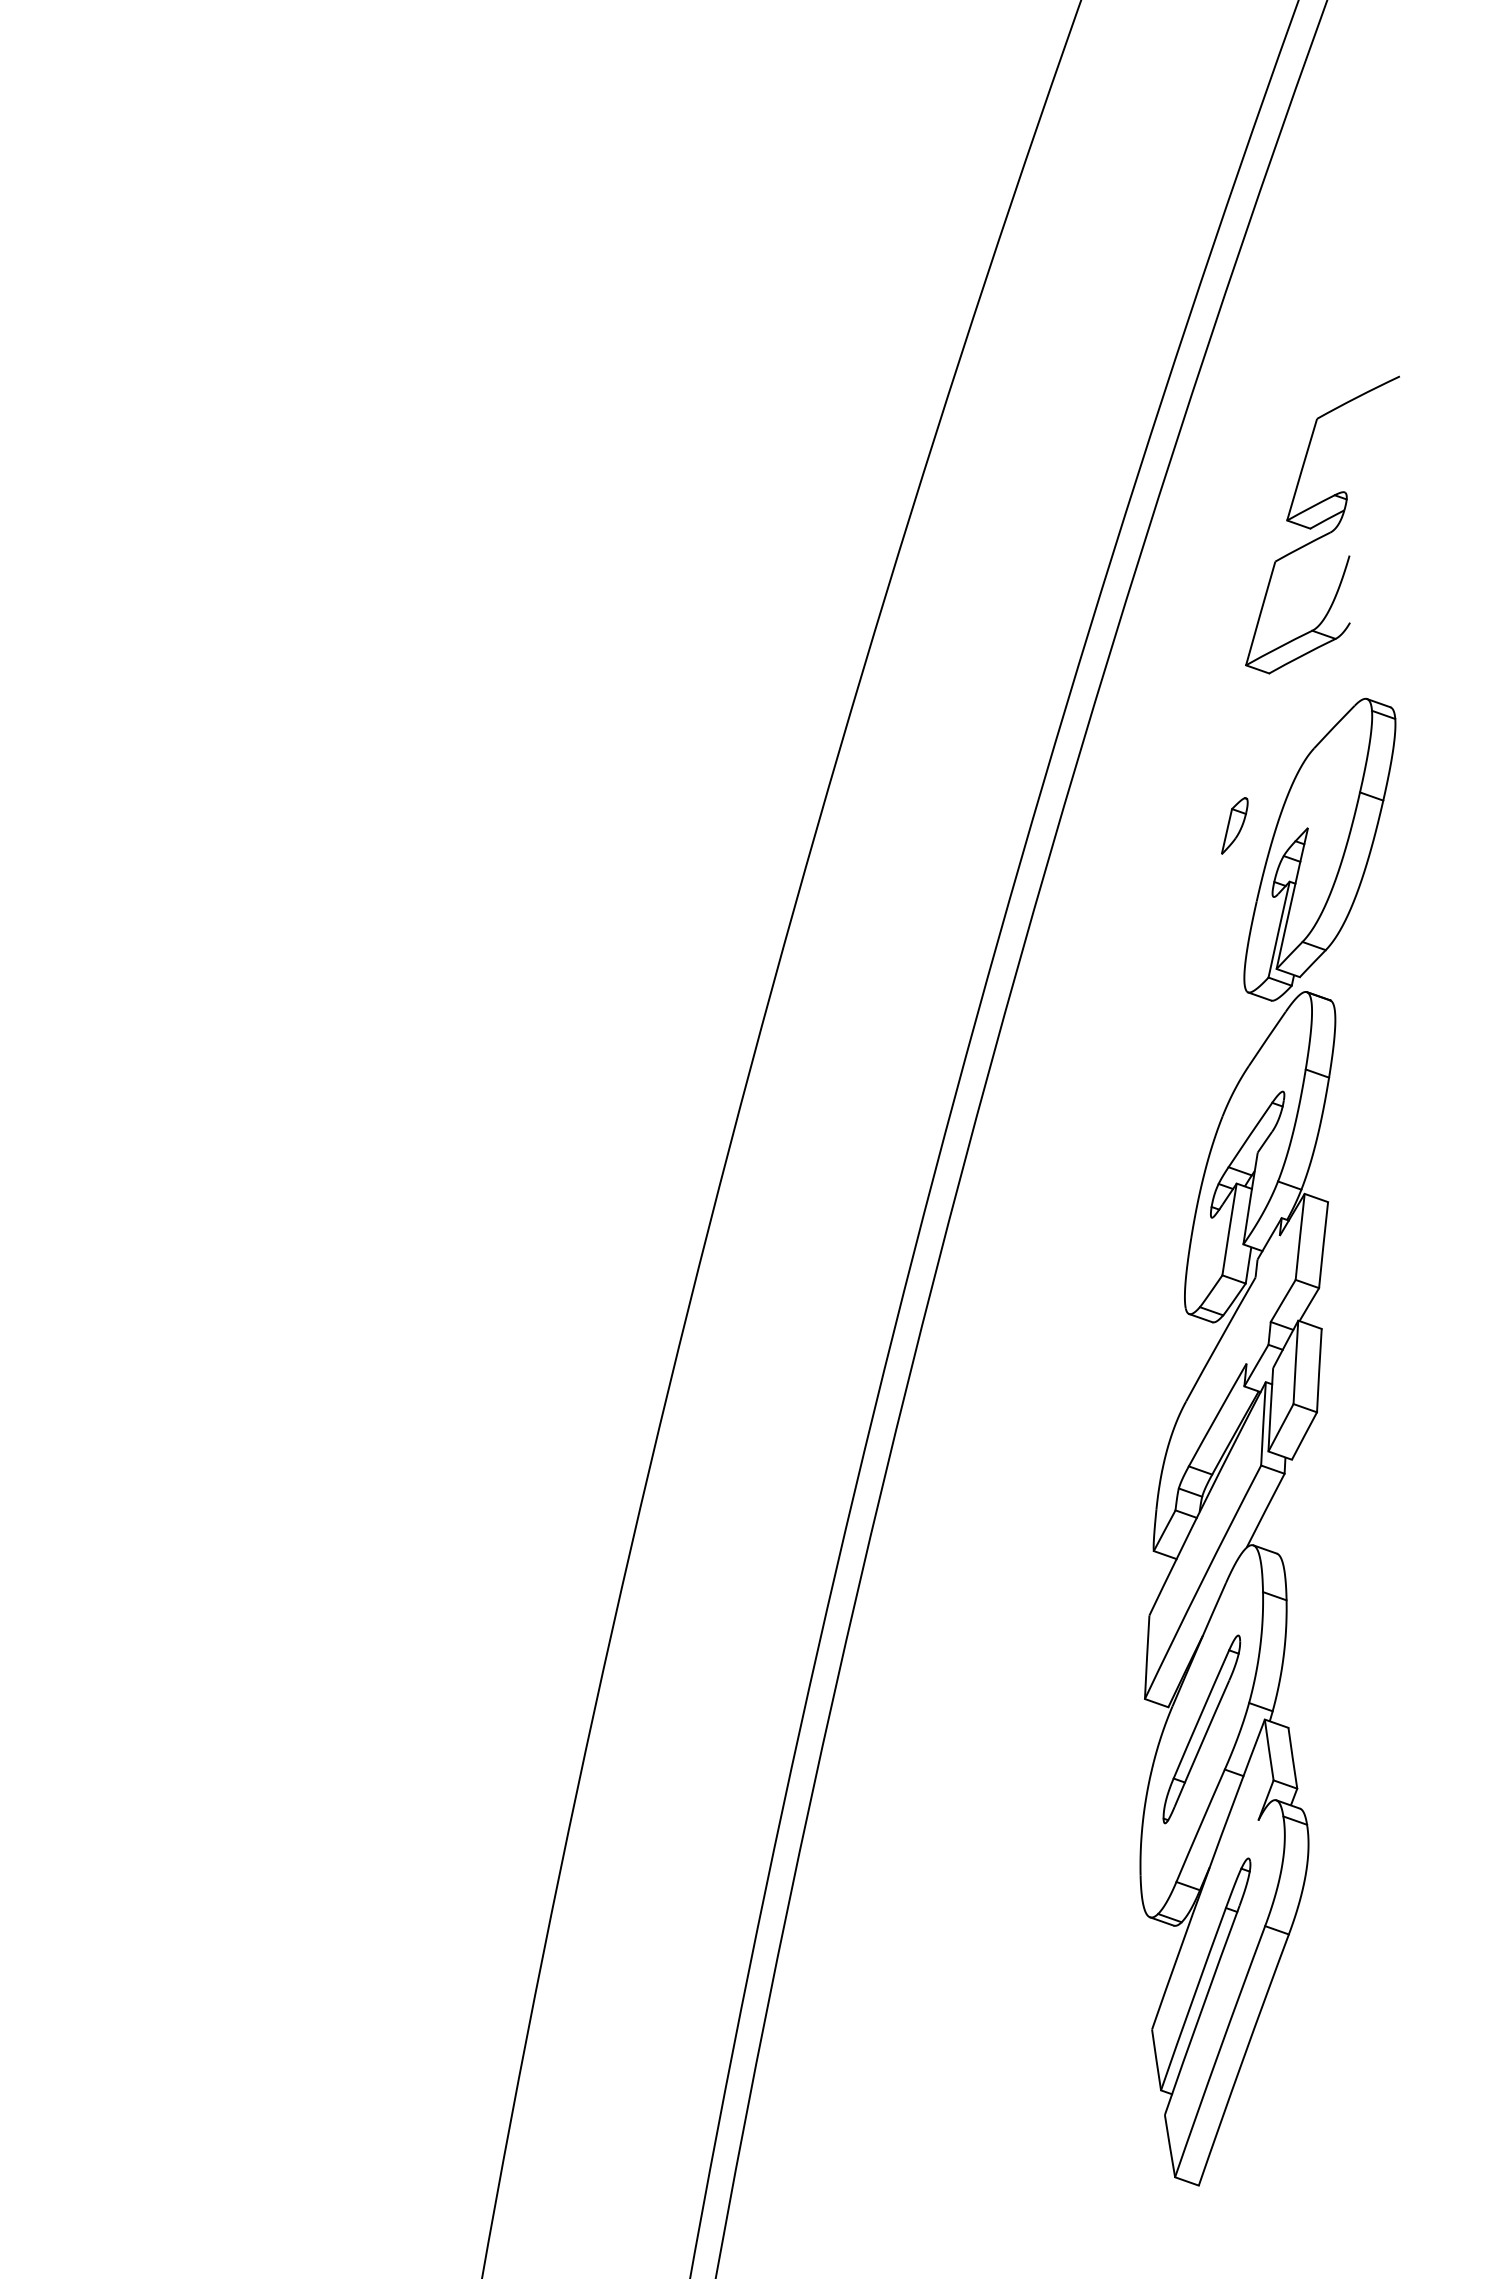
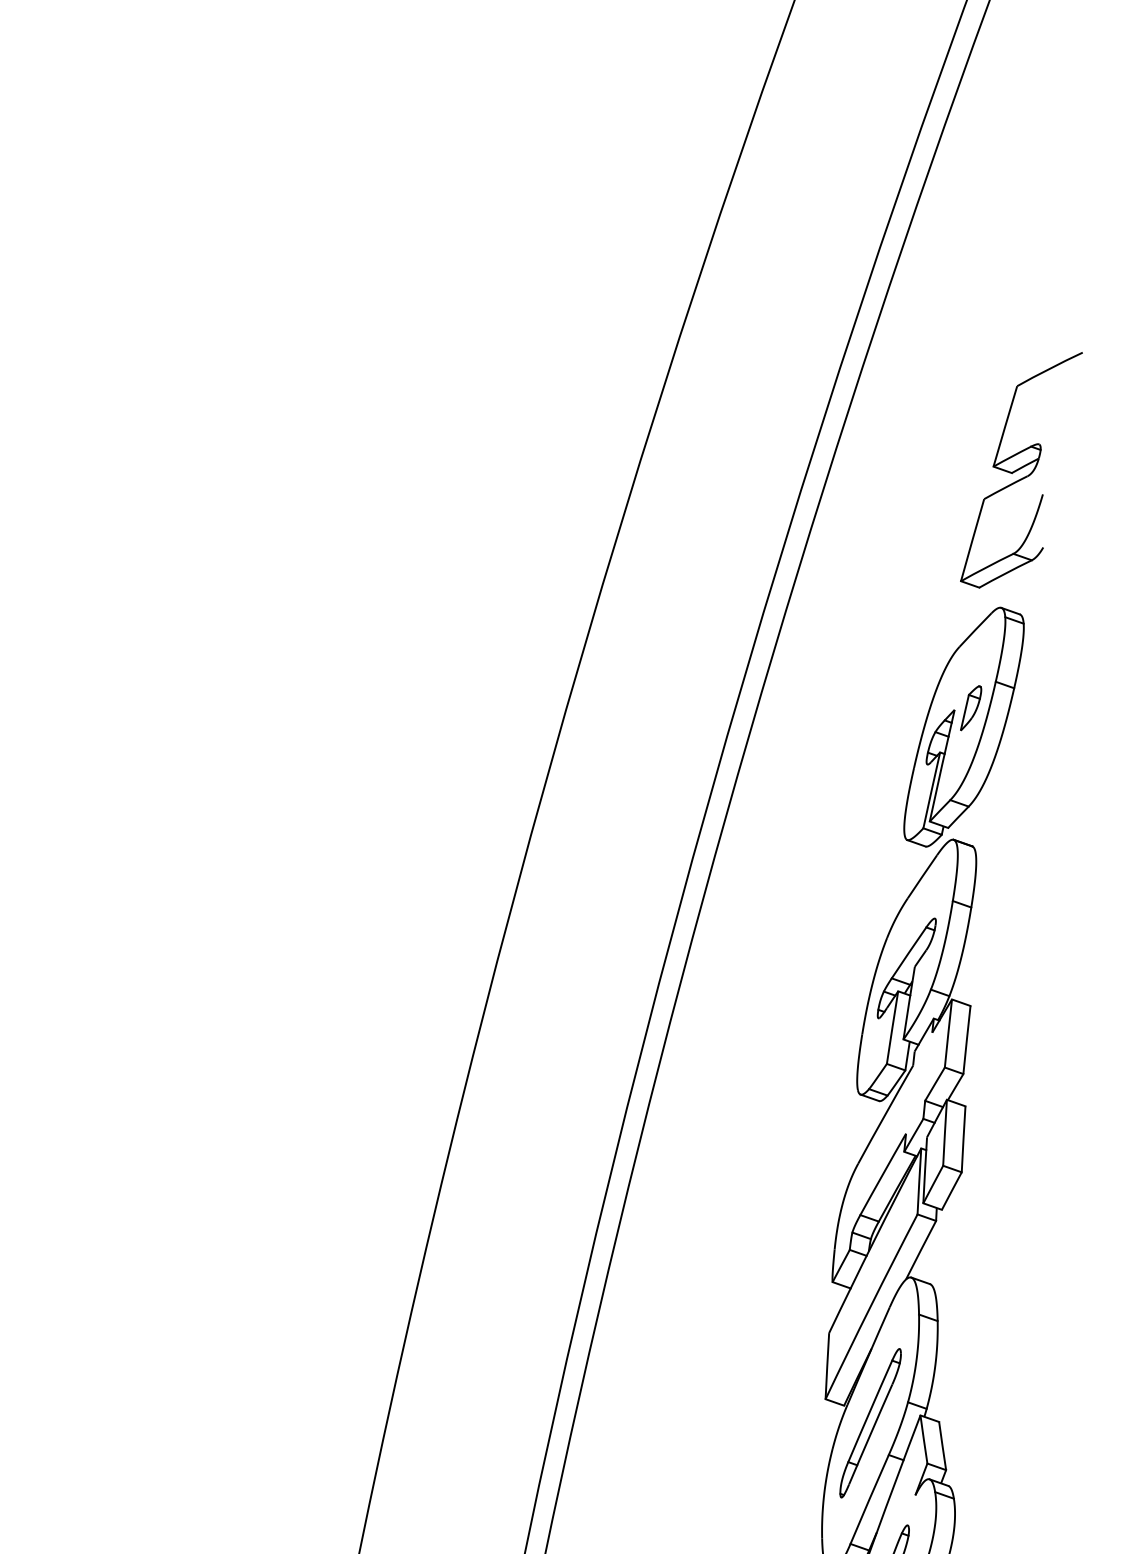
part: (1322, 524) -> (1021, 469), moved
part: (1234, 825) -> (970, 707), moved

